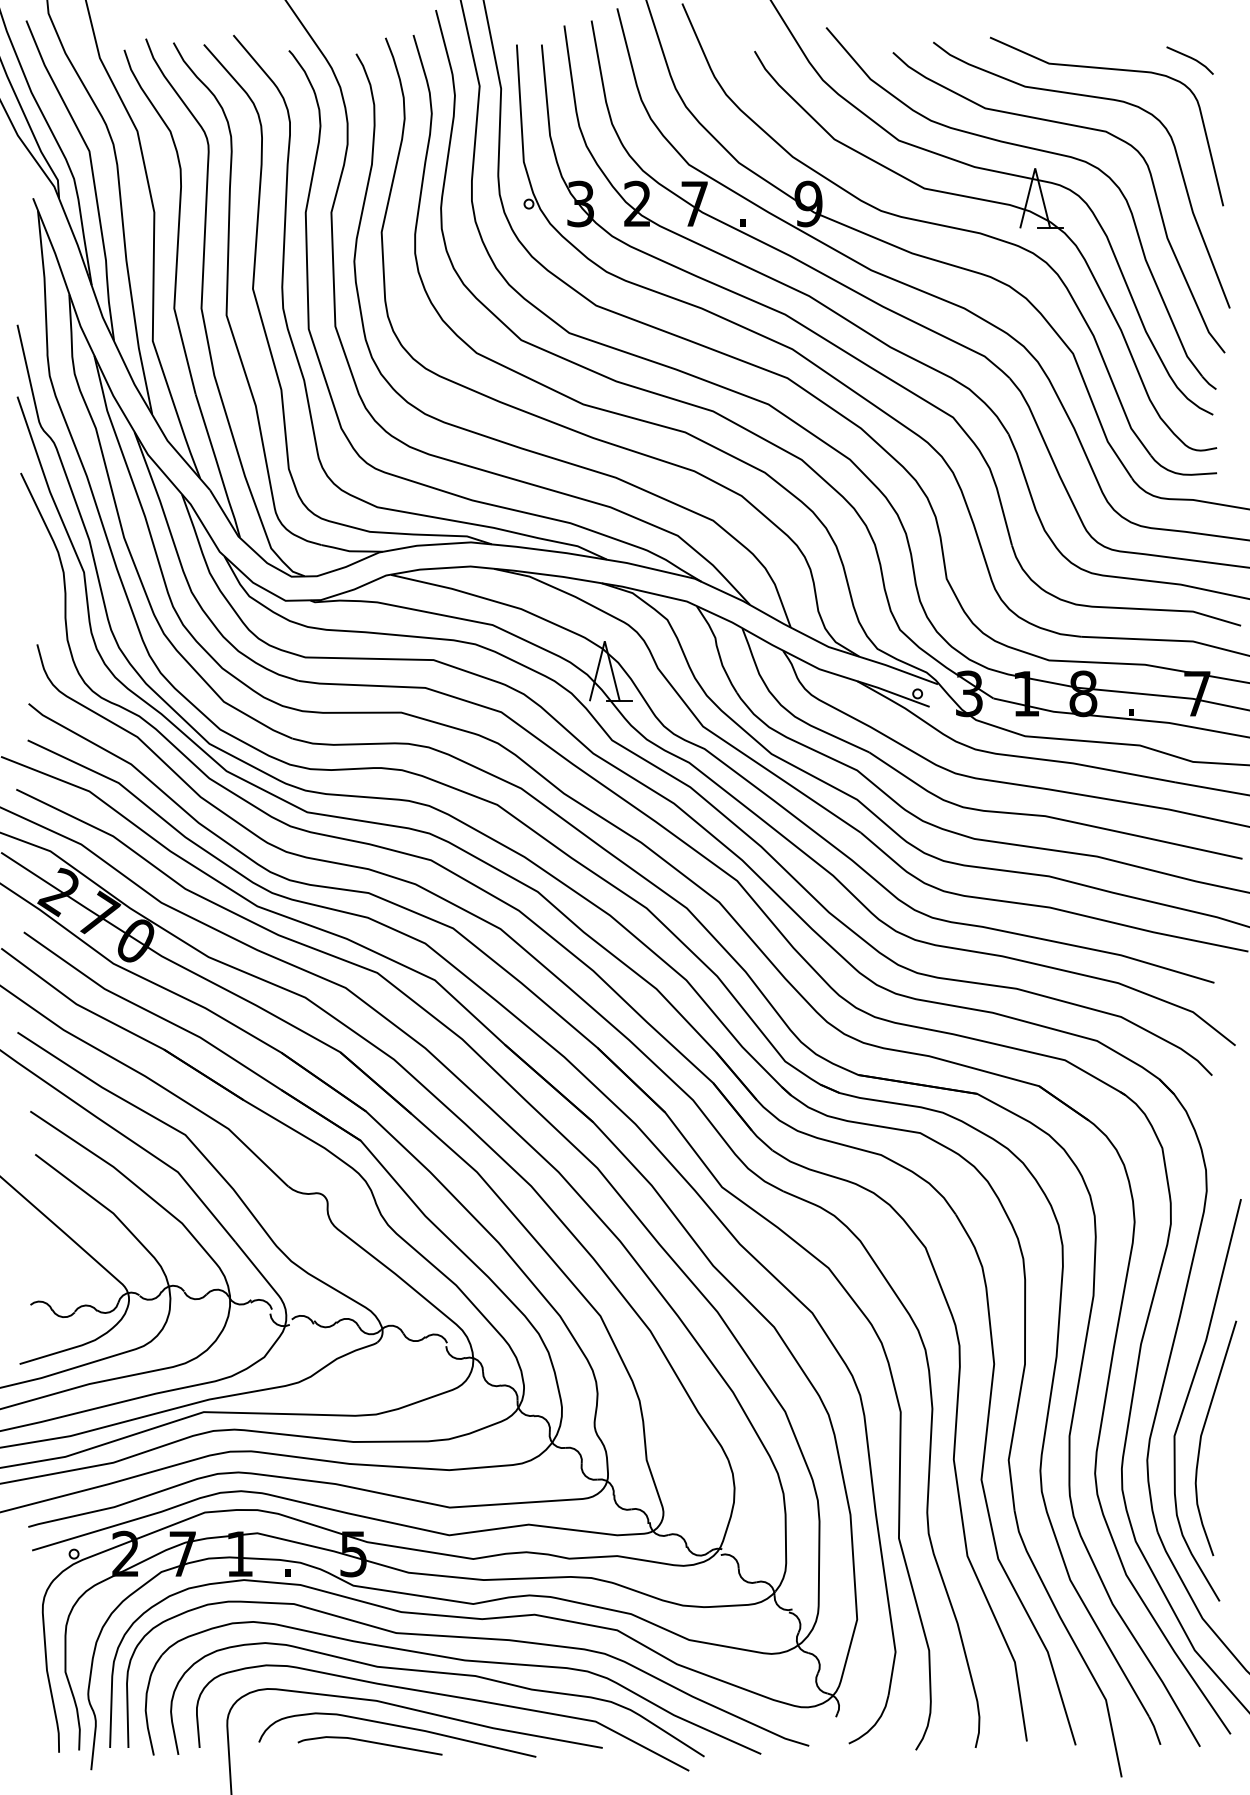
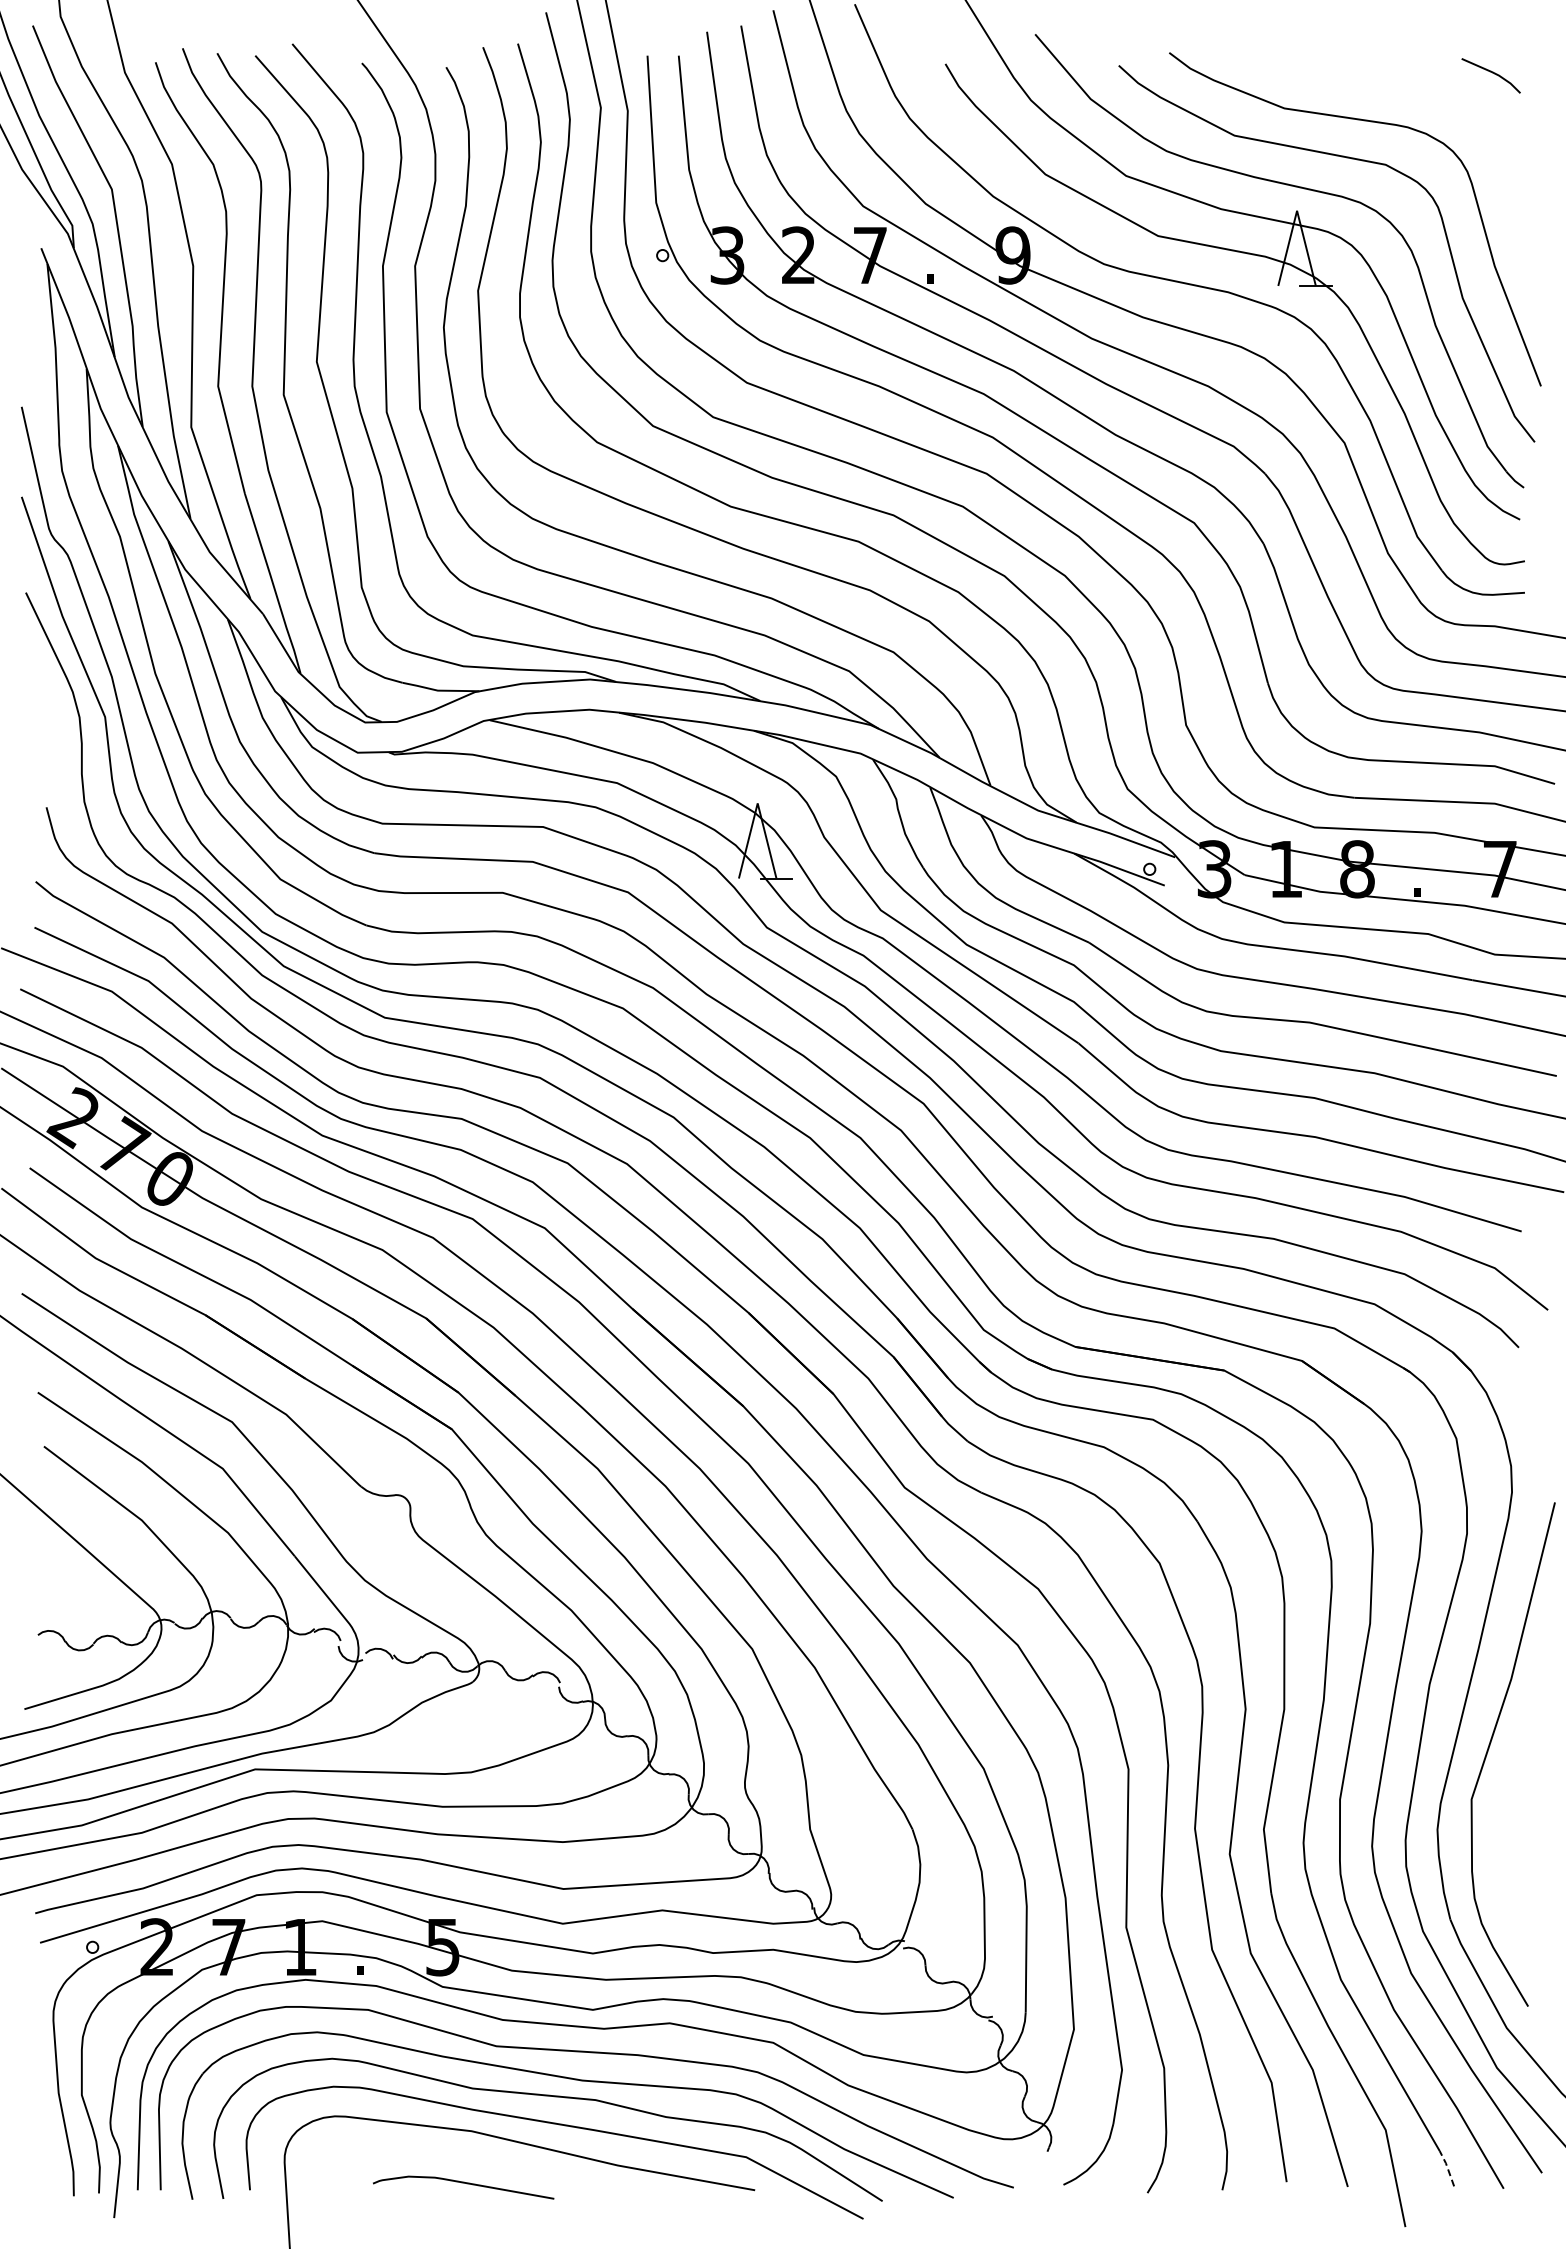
curve: (1110, 69) -> (1391, 87), removed
curve: (1202, 1435) -> (1506, 1798), removed
curve: (400, 1727) -> (501, 2164), removed
line: (1155, 1729) -> (1447, 2167), solid -> dashed

